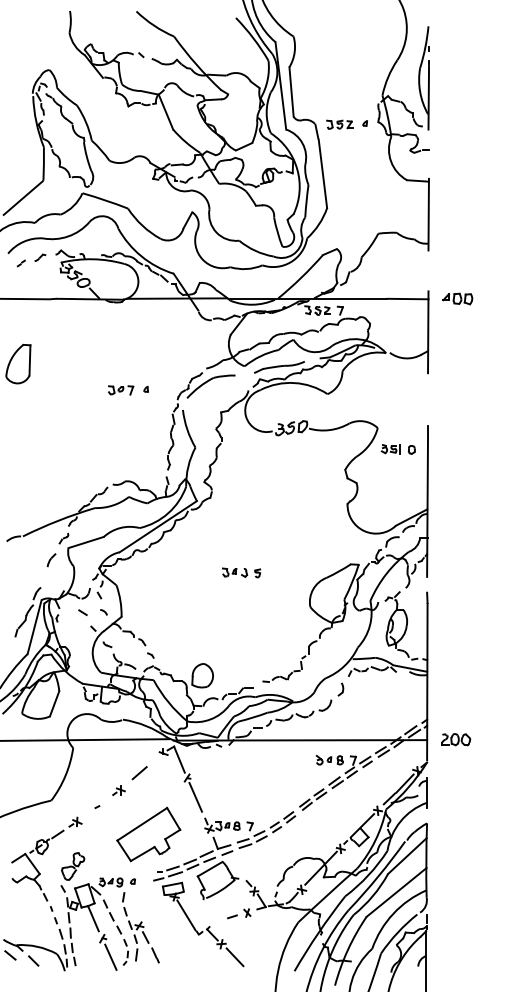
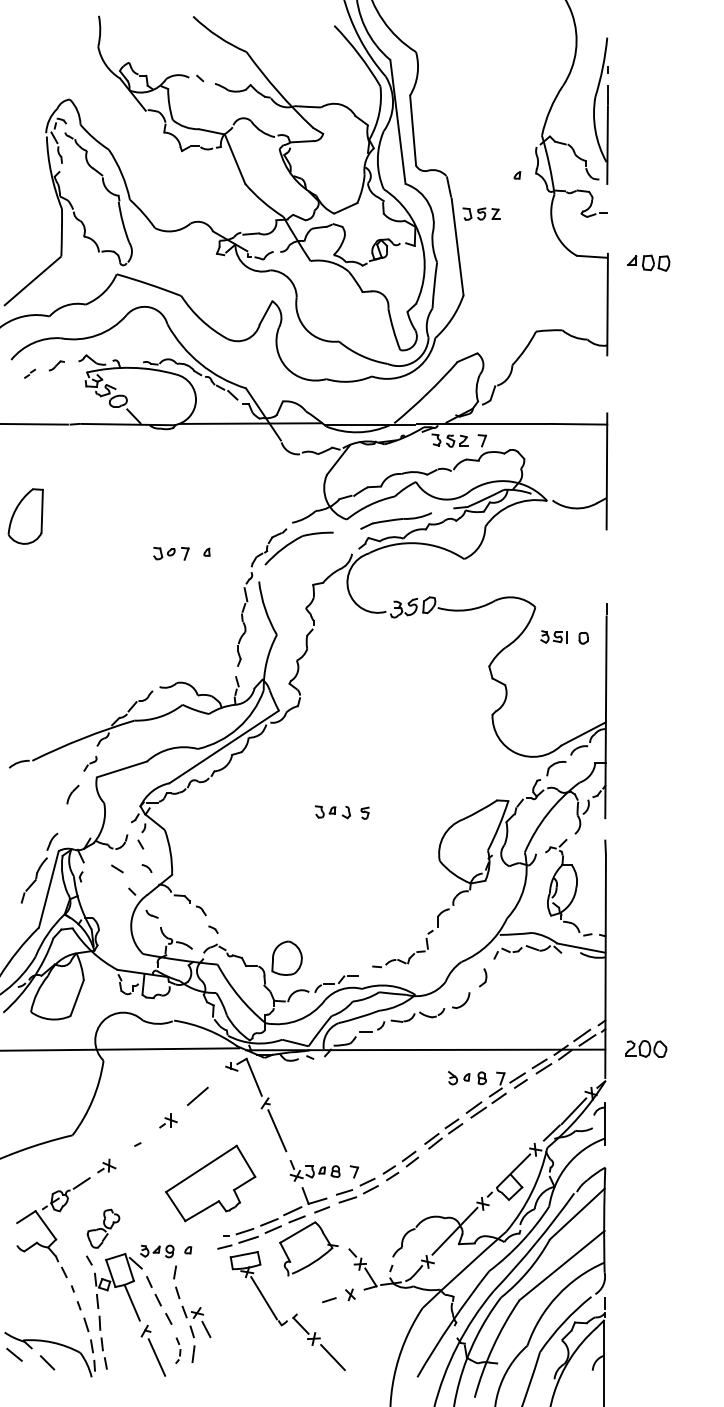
part: (339, 124) -> (481, 213), moved
part: (457, 298) -> (648, 262), moved
part: (126, 952) -> (178, 1350), size x0.7
line: (154, 955) -> (219, 1354), removed

